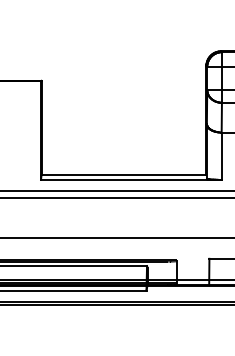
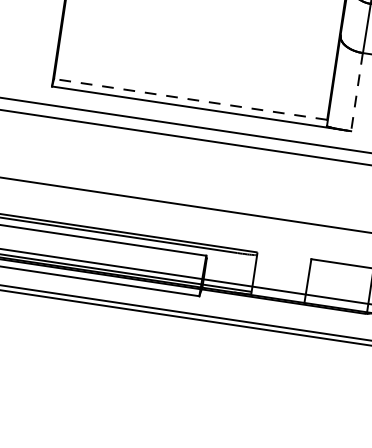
line: (221, 156) -> (356, 92), solid -> dashed
line: (123, 175) -> (189, 99), solid -> dashed

